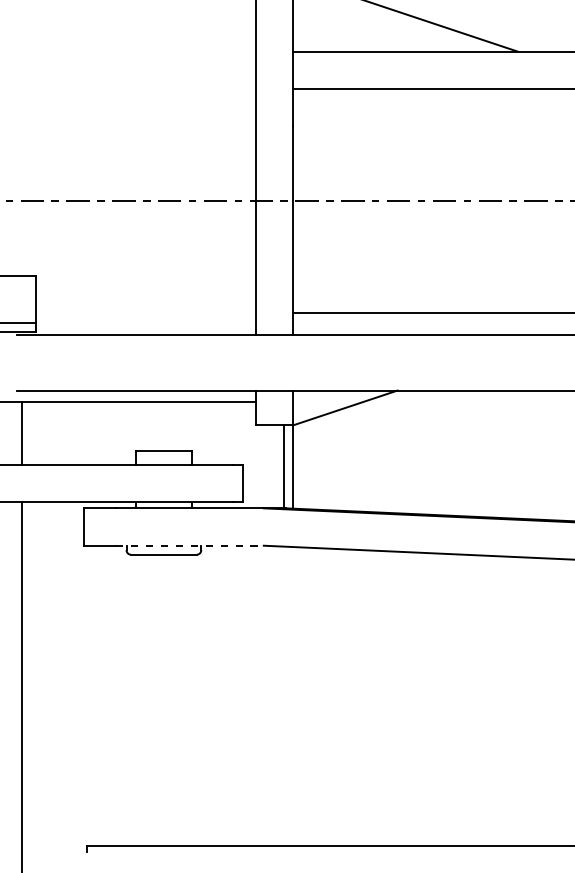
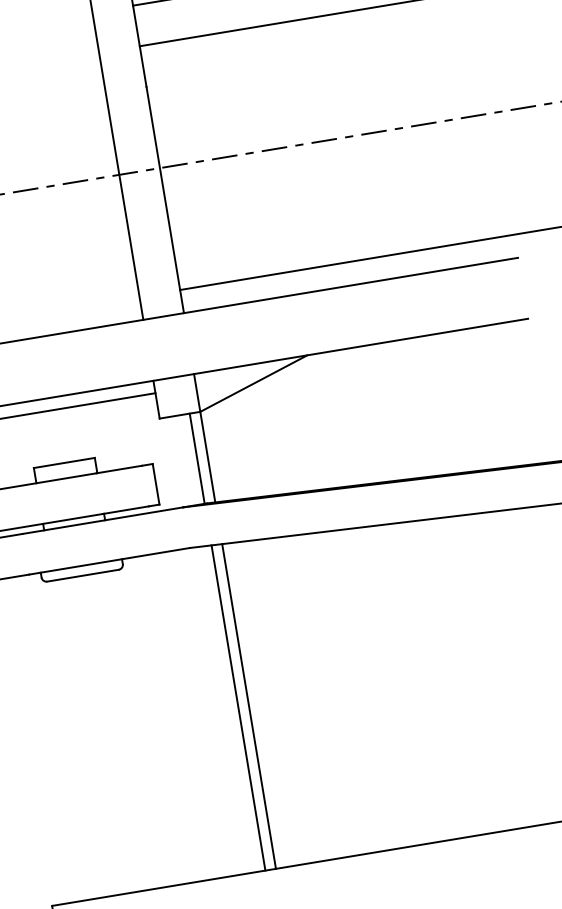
line: (189, 545) -> (109, 561), dashed -> solid
line: (283, 695) -> (238, 707), added
line: (293, 696) -> (249, 706), added

